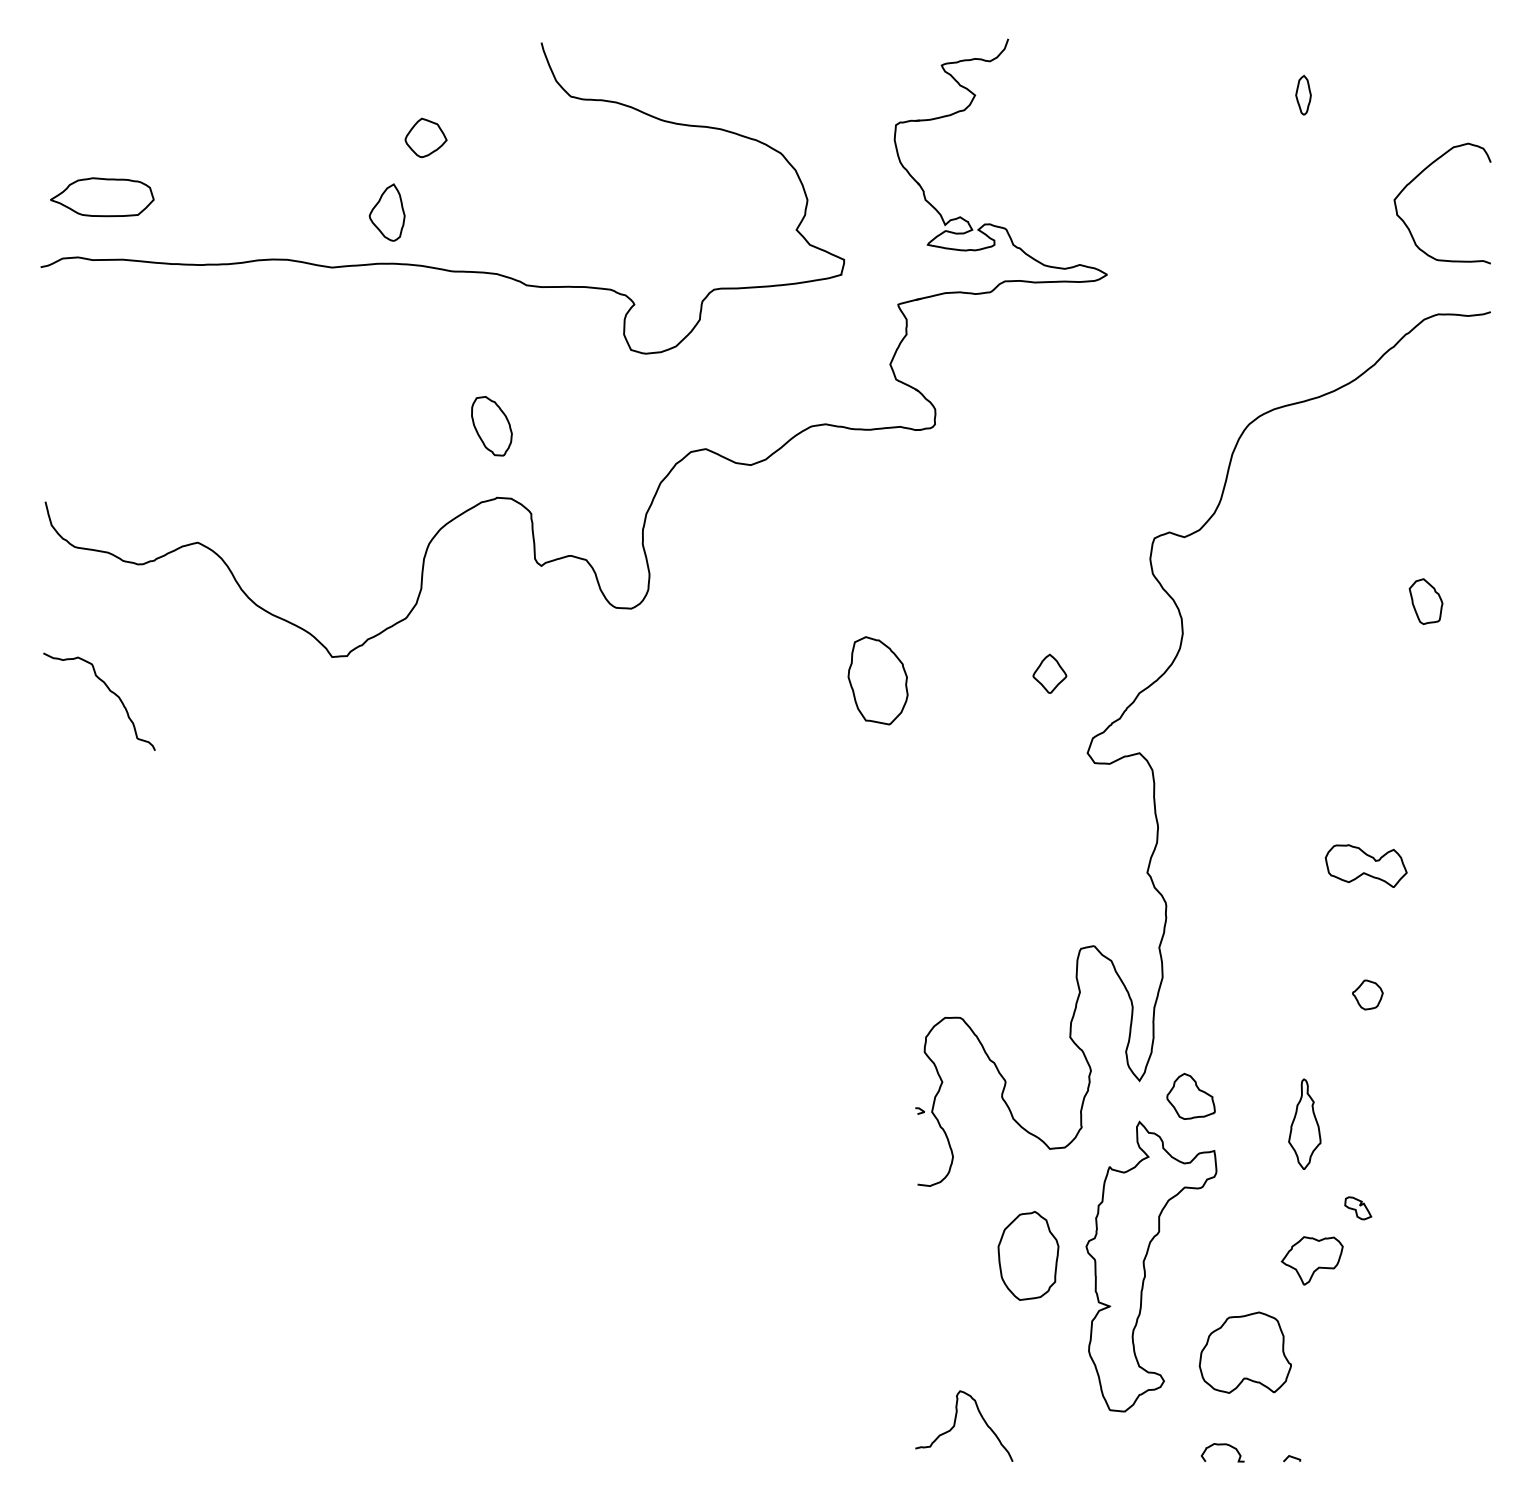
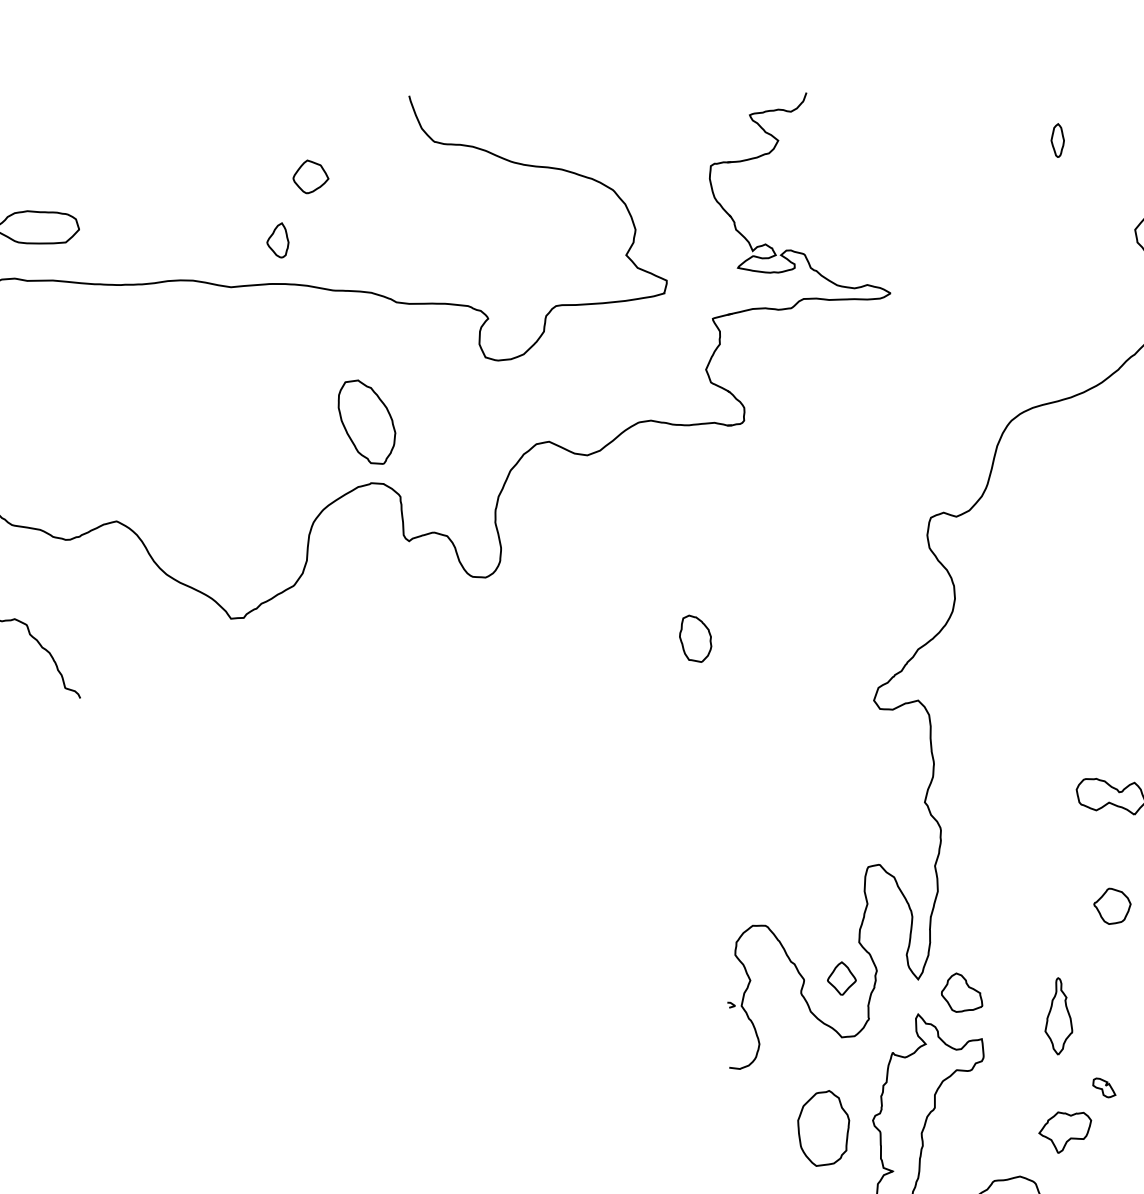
part: (387, 212) -> (278, 240), size x0.71
part: (491, 426) -> (366, 422), size x1.67
part: (1049, 673) -> (841, 978), moved
part: (877, 680) -> (695, 638), size x0.62
part: (1367, 994) -> (1112, 905), size x1.43

